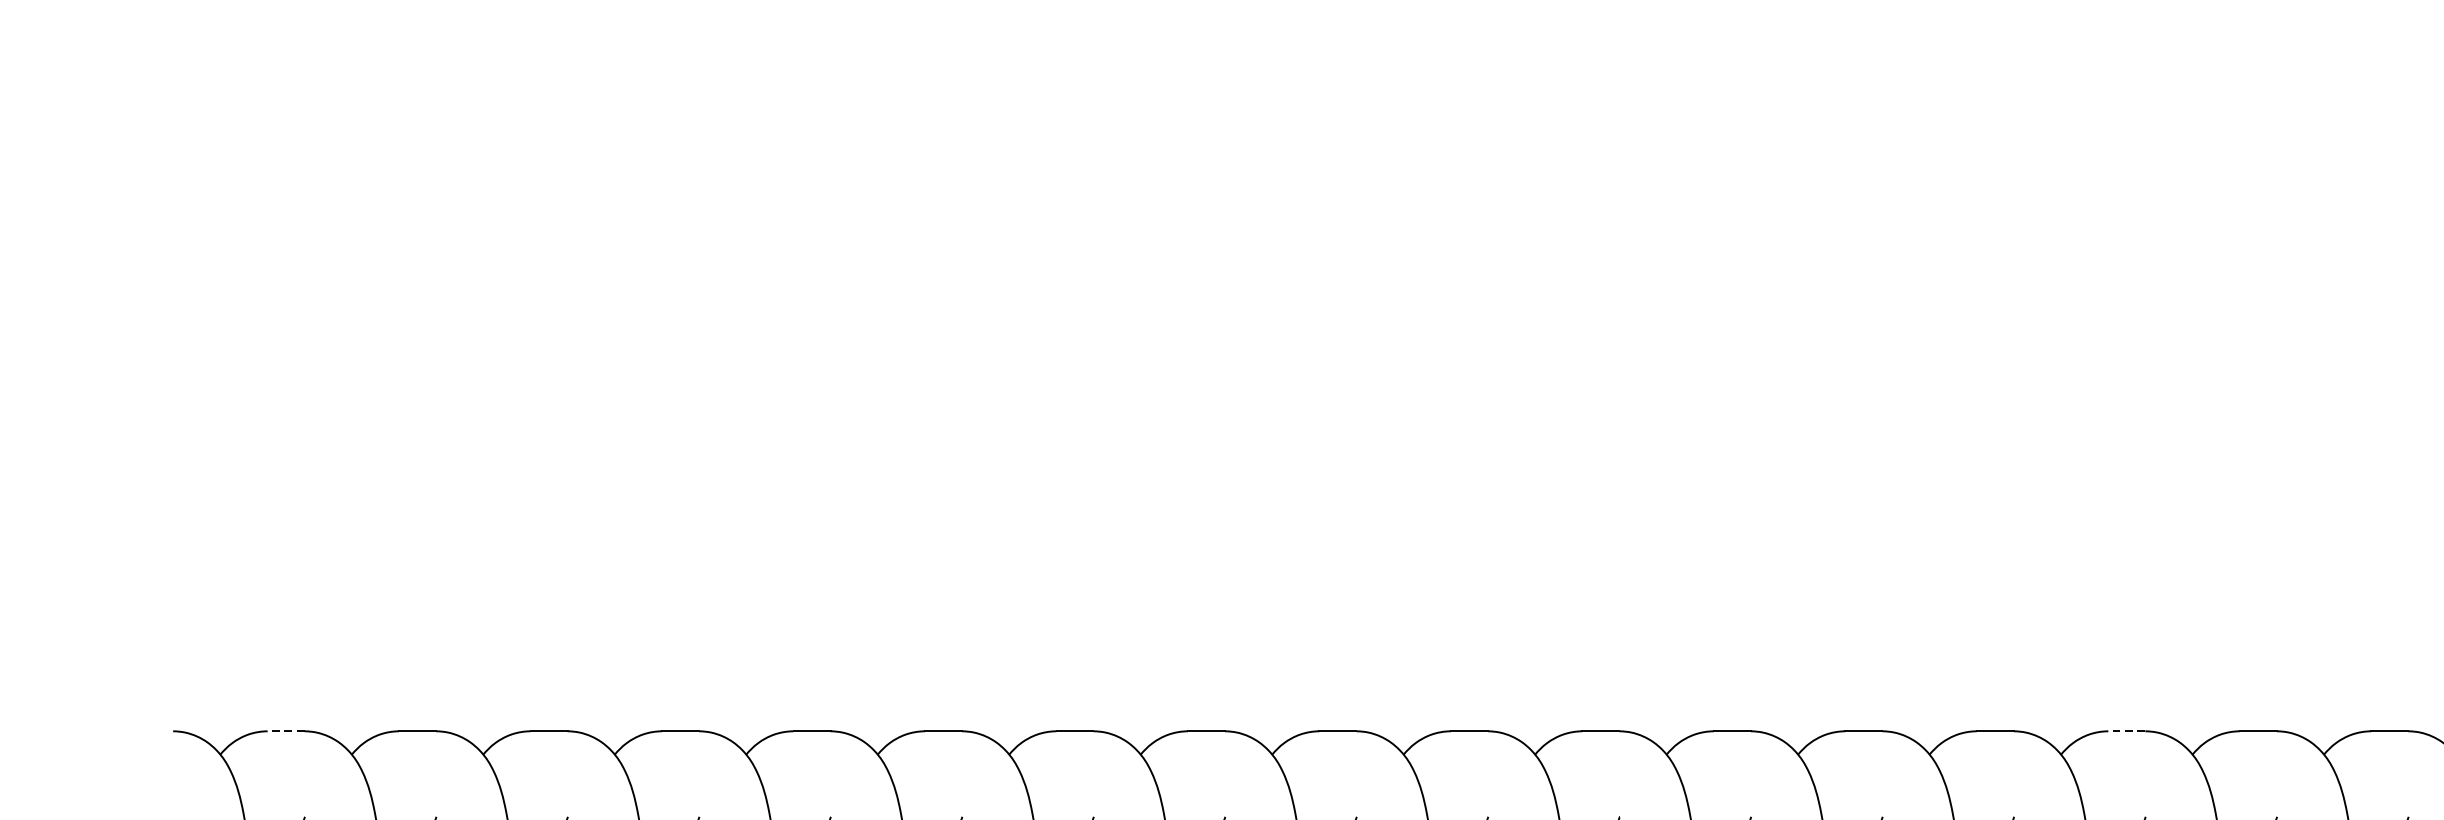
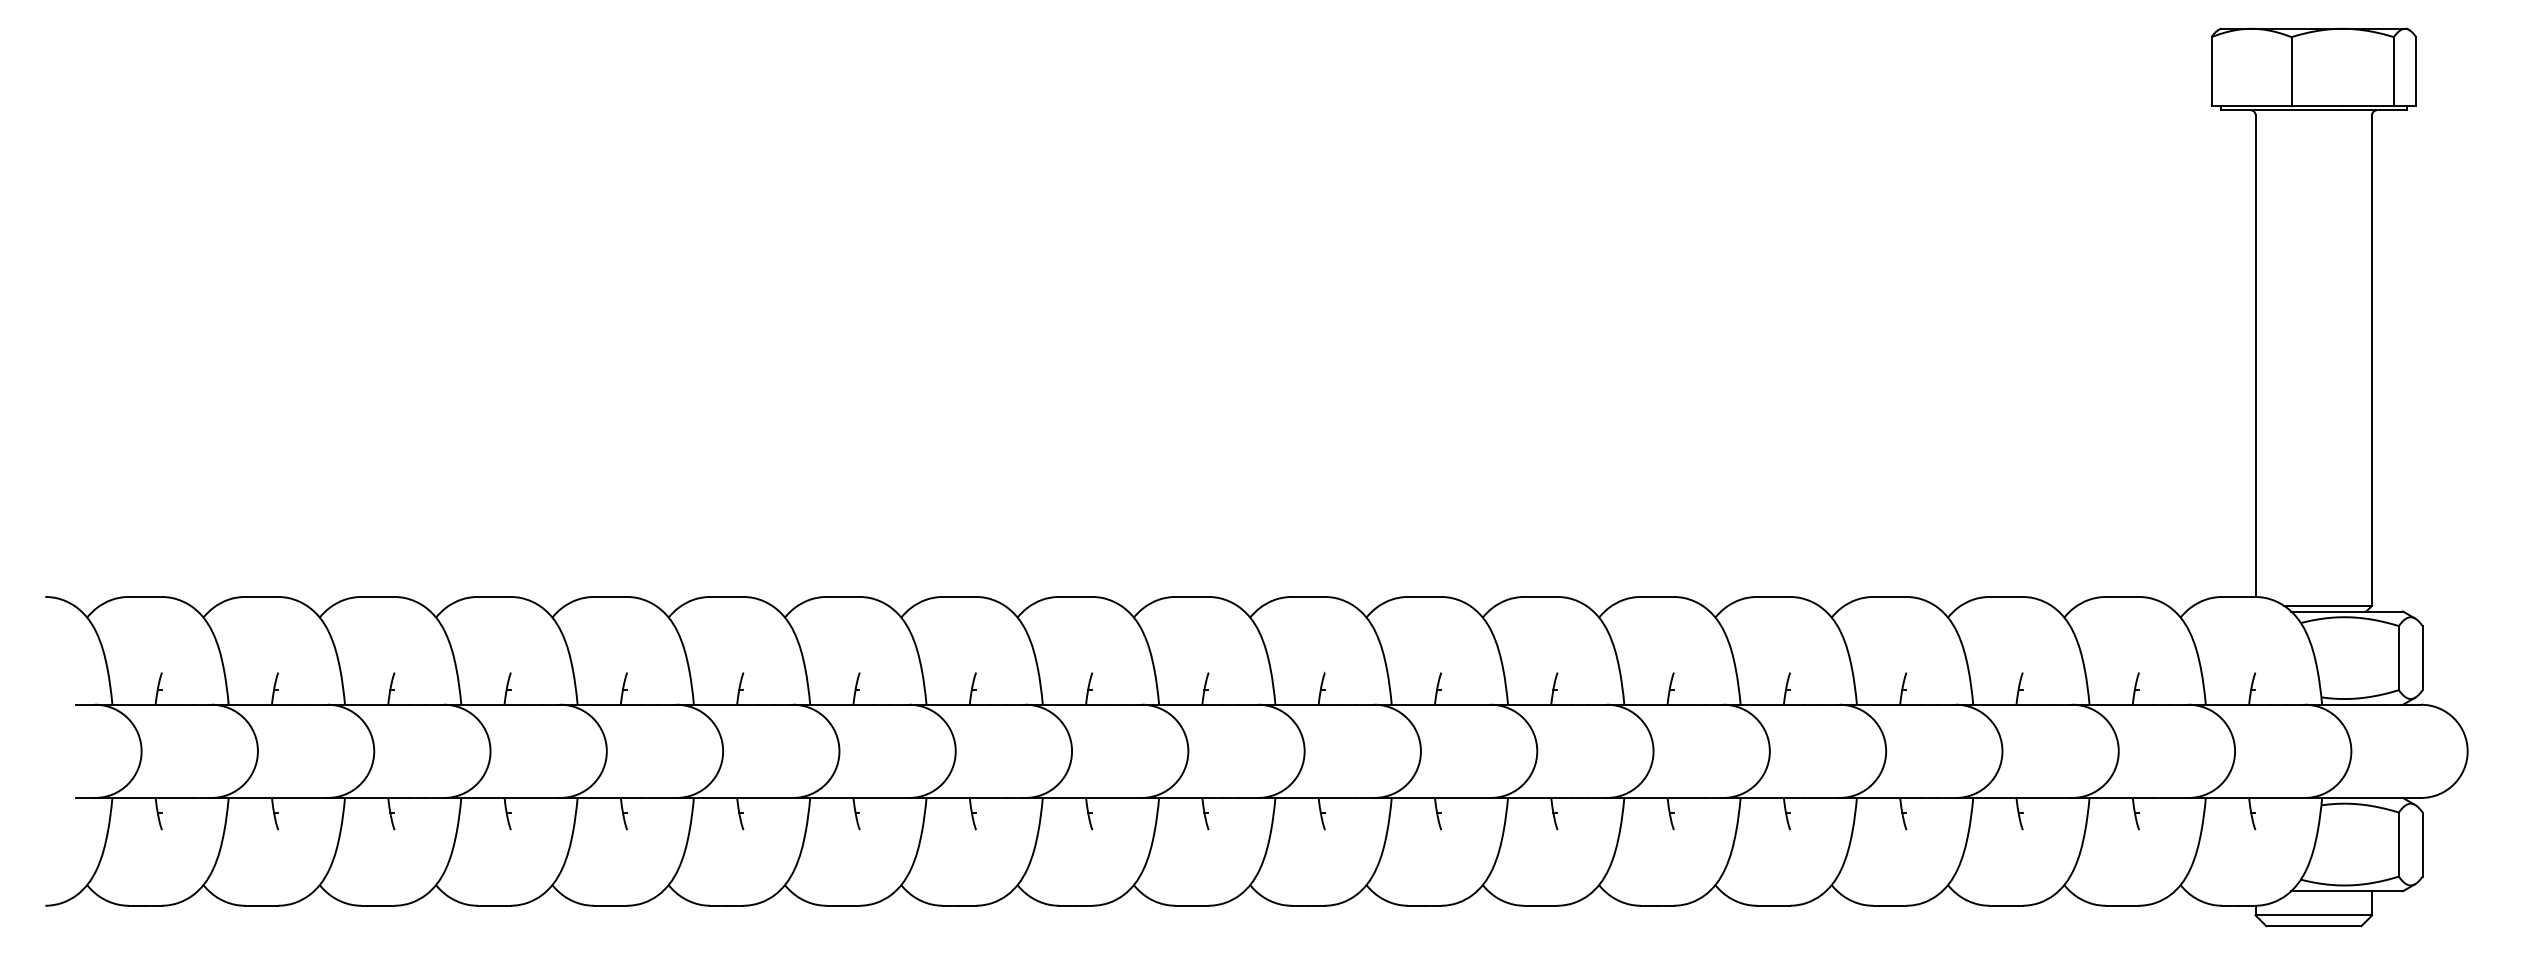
line: (285, 730) -> (144, 596), dashed -> solid
line: (2126, 730) -> (1773, 596), dashed -> solid

